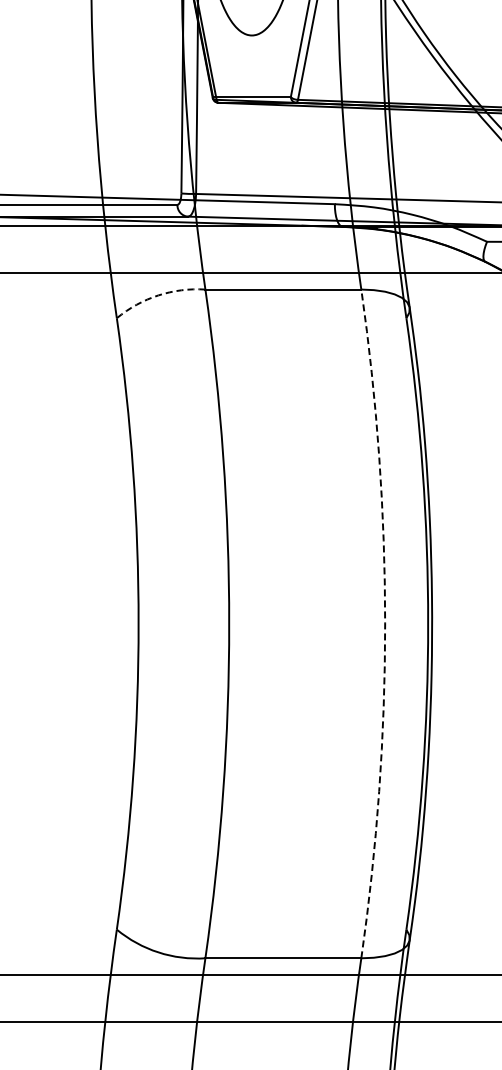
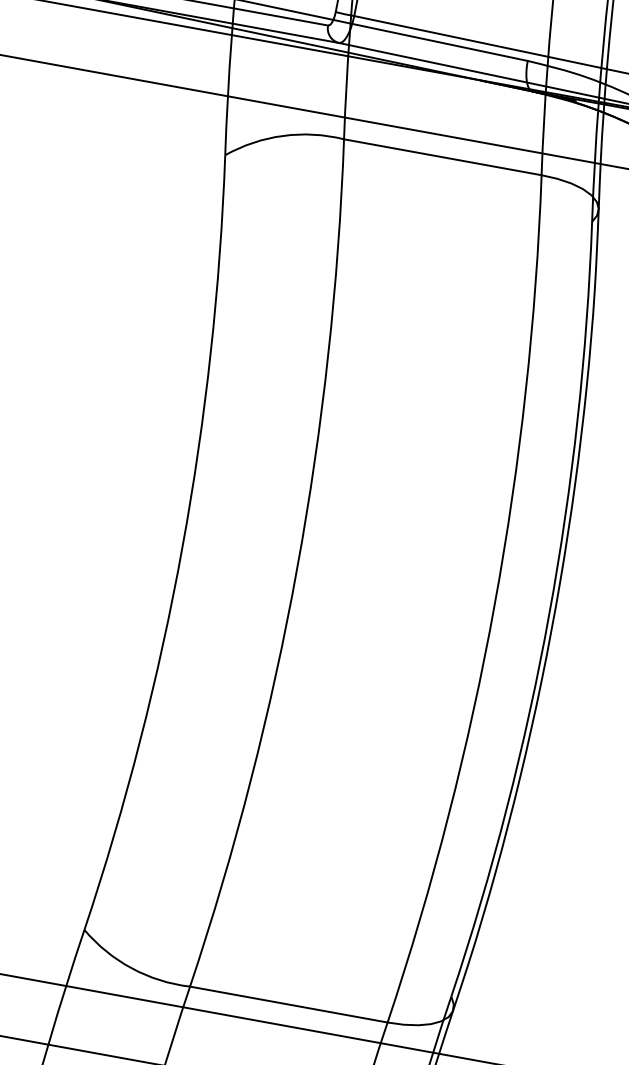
arc: (158, 295) -> (283, 136), dashed -> solid
arc: (385, 623) -> (495, 603), dashed -> solid

